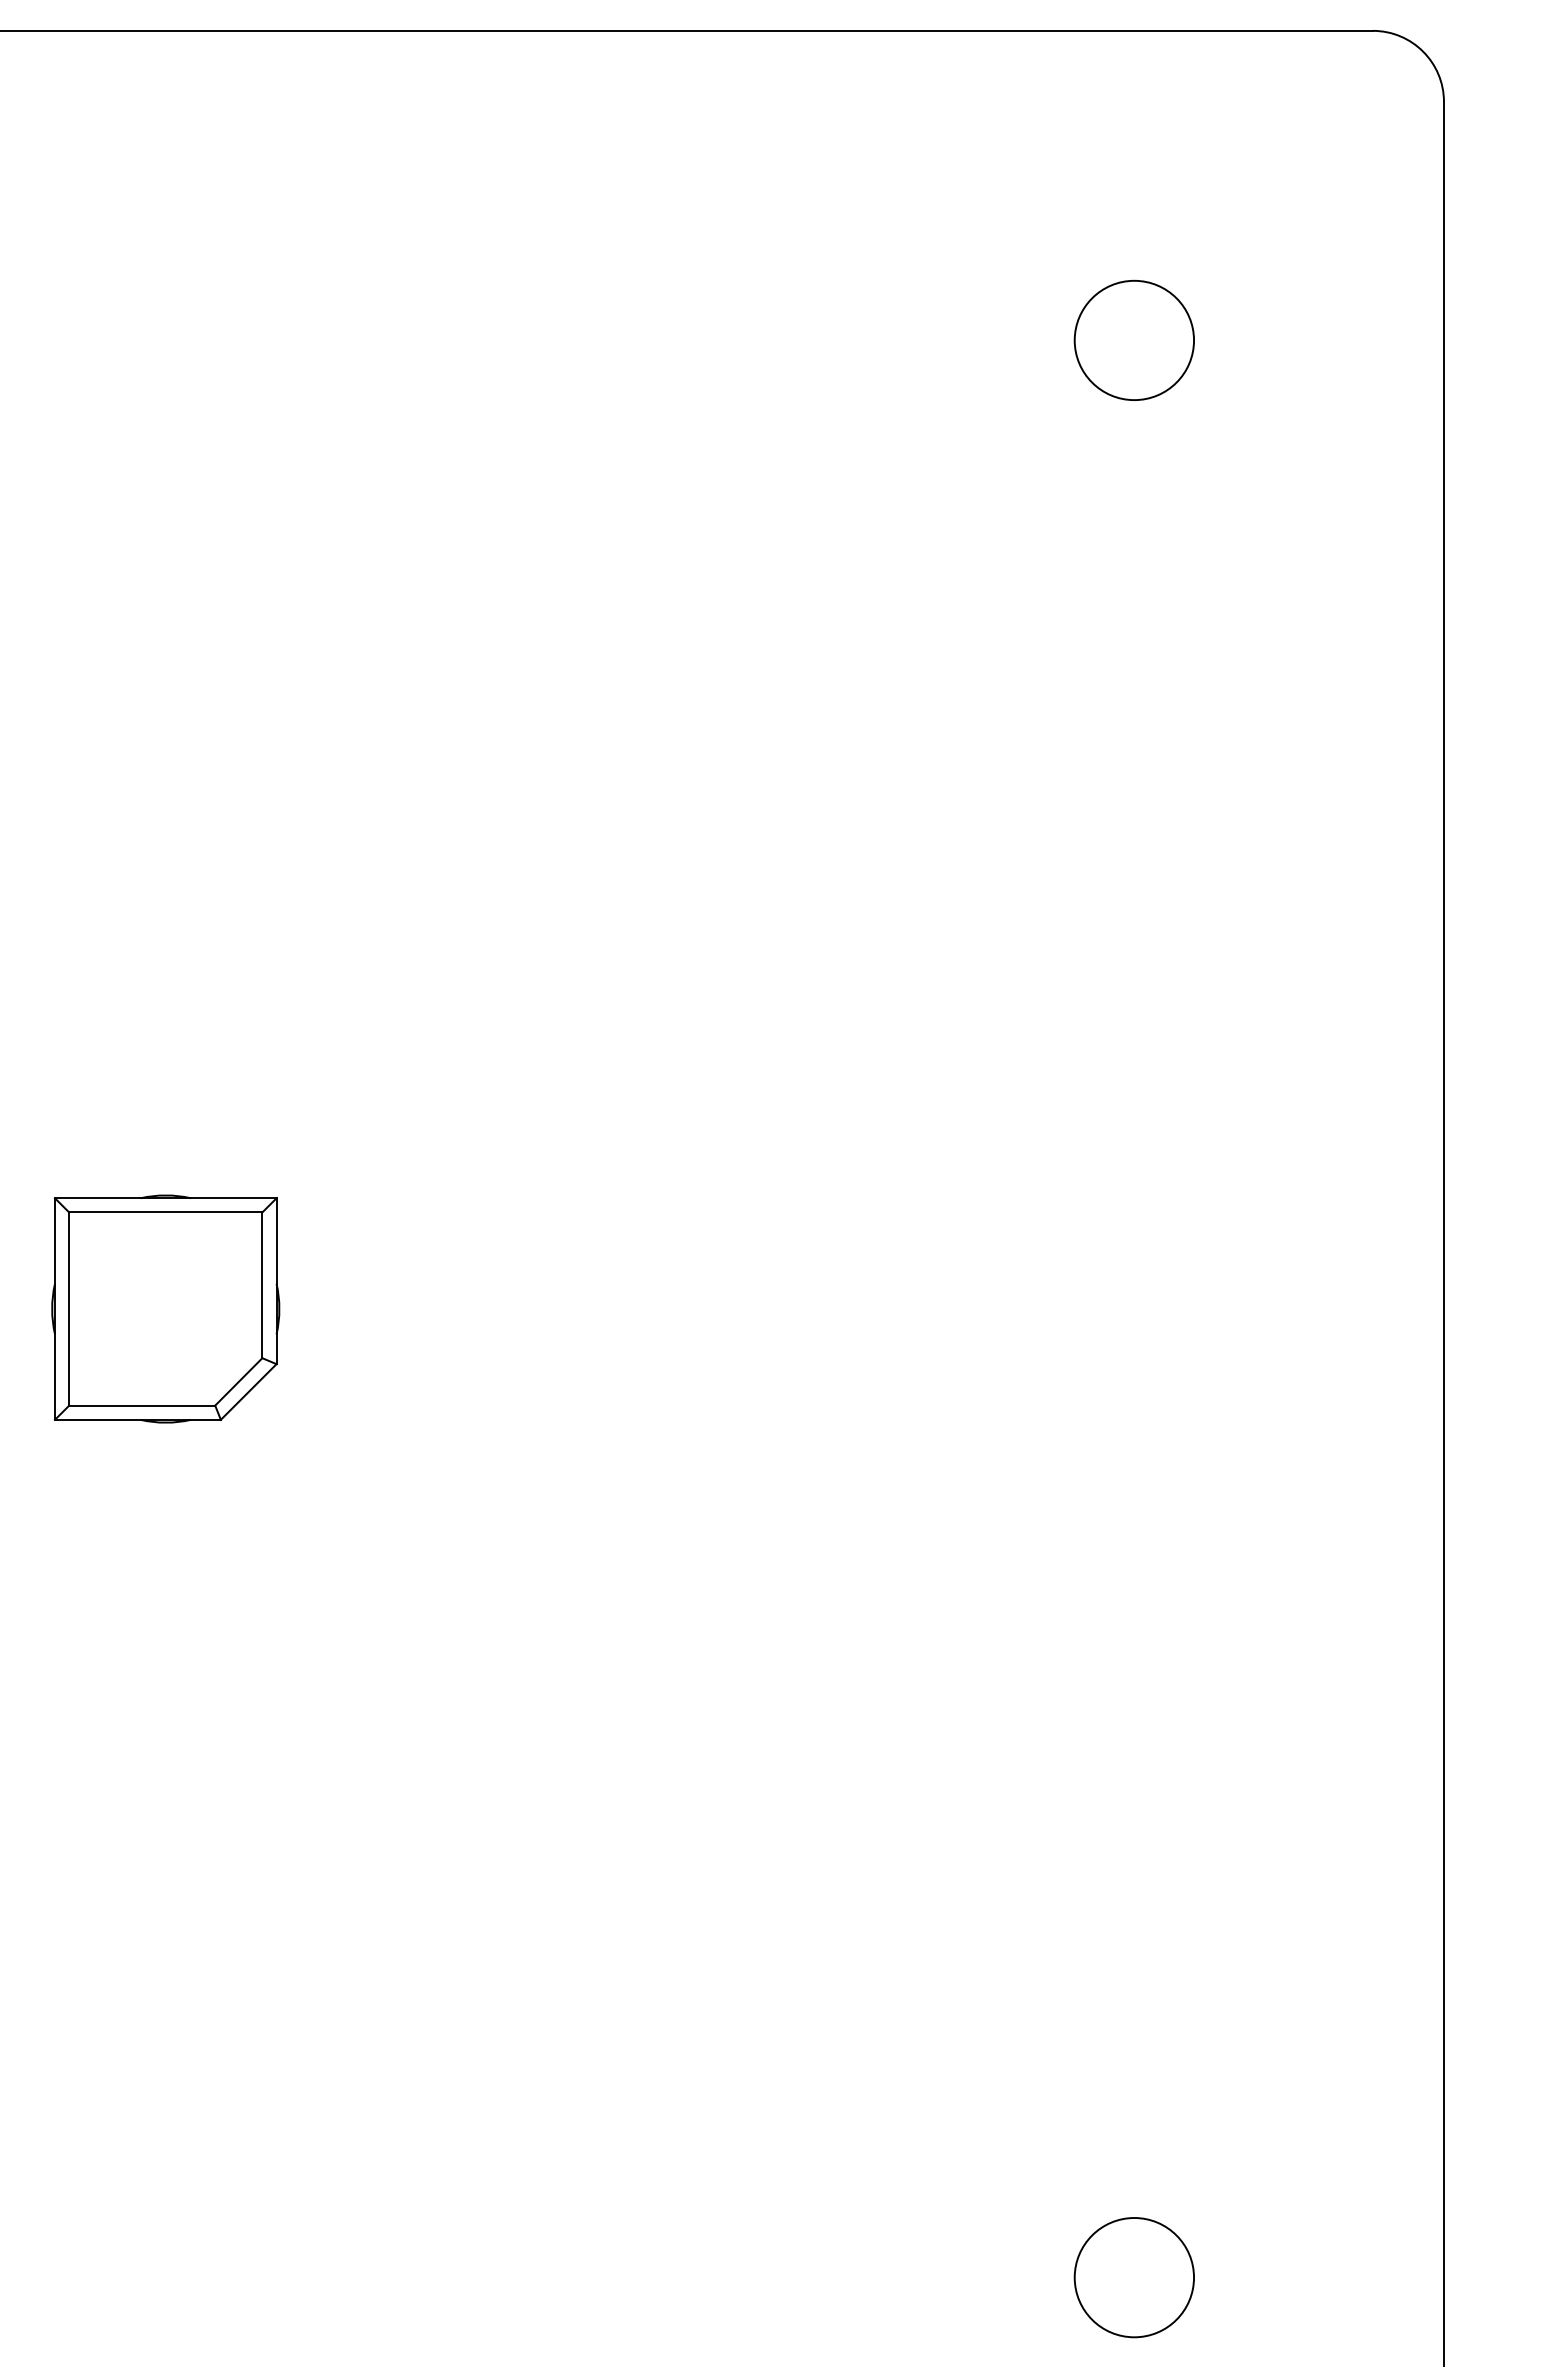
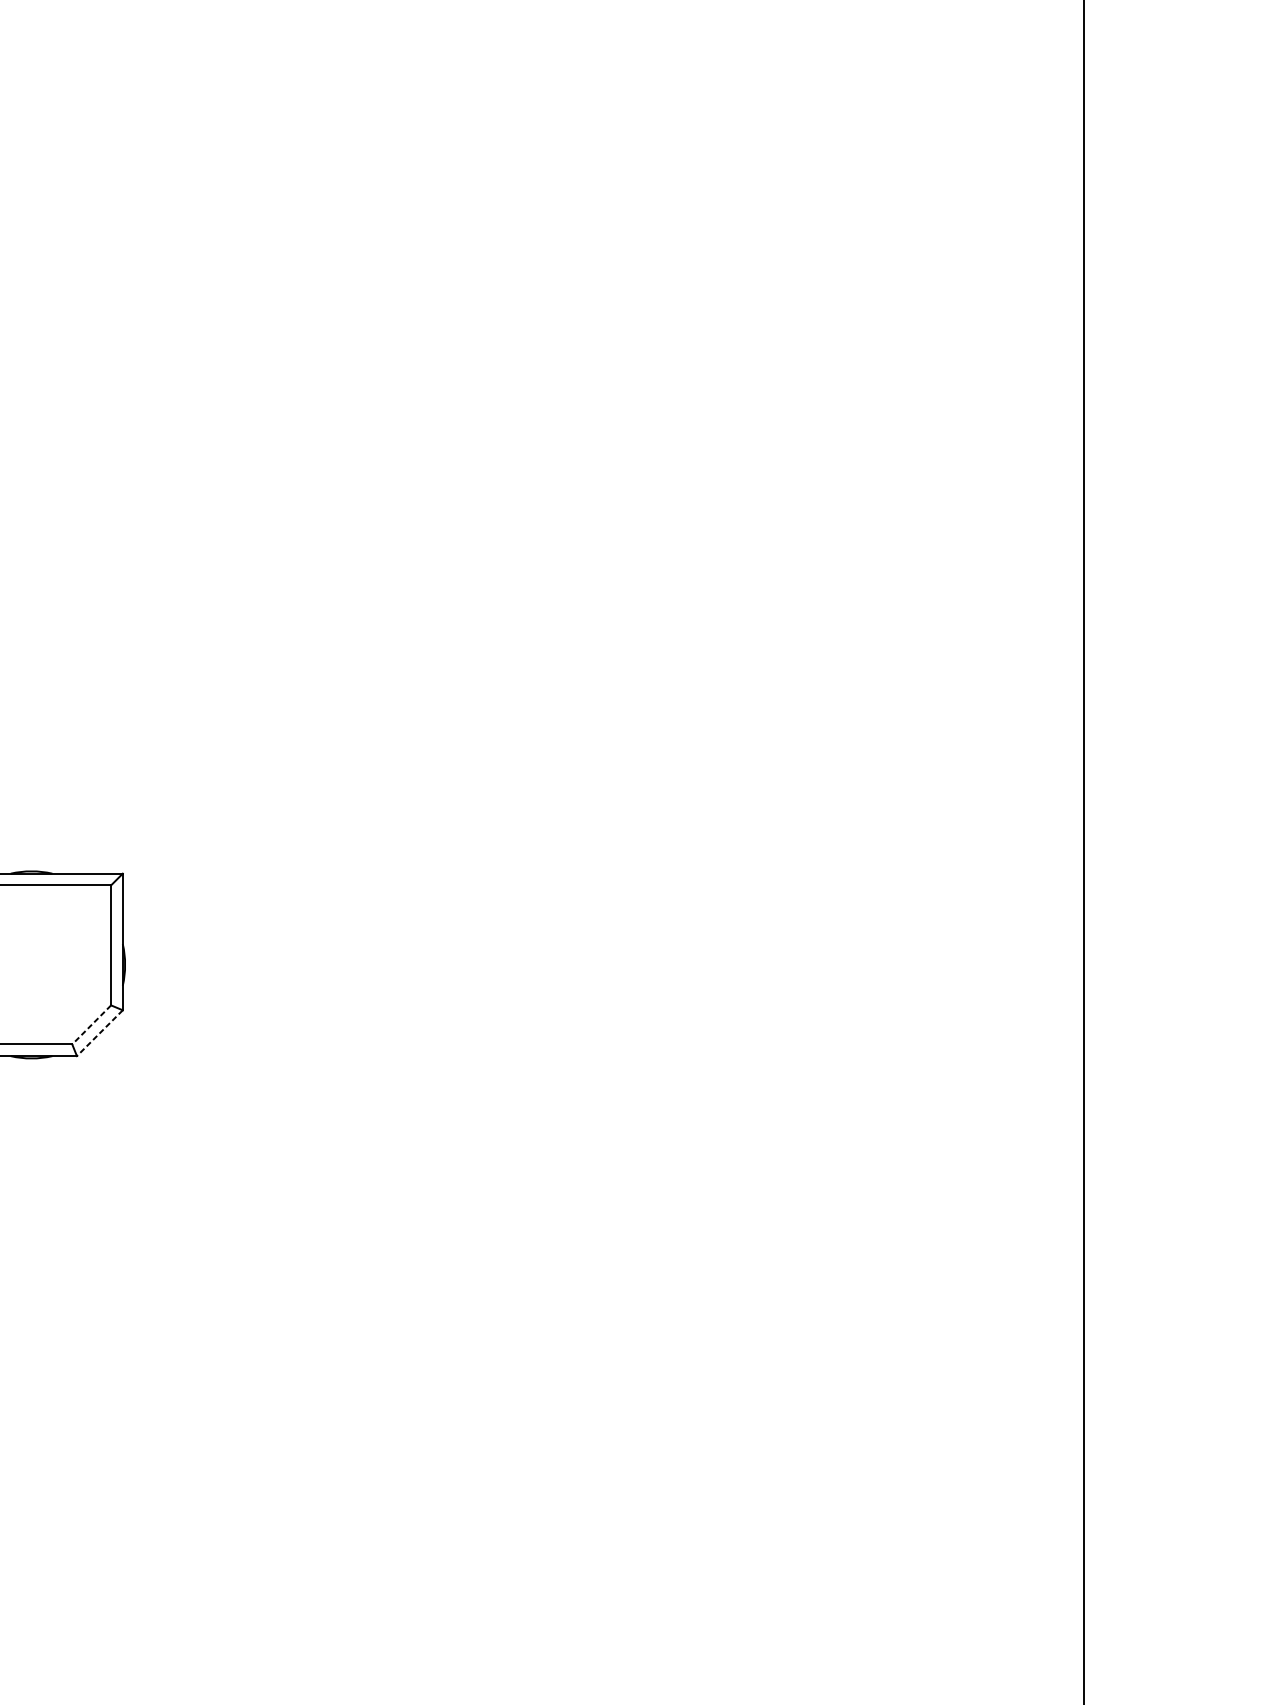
circle: (1133, 339) -> (828, 166), removed
line: (238, 1382) -> (91, 1025), solid -> dashed
line: (248, 1392) -> (99, 1033), solid -> dashed

